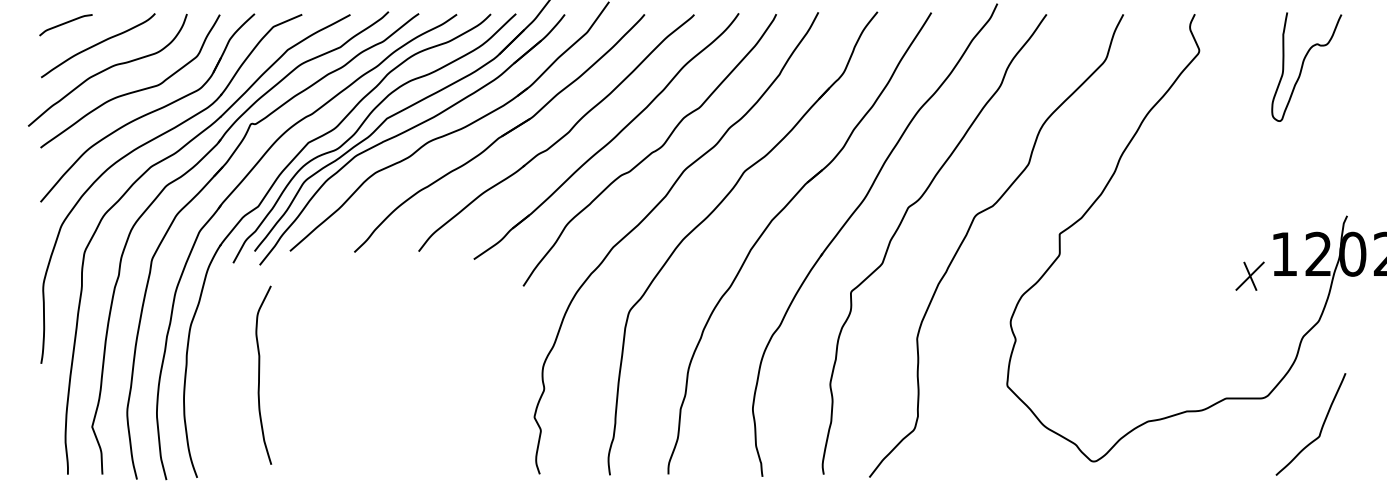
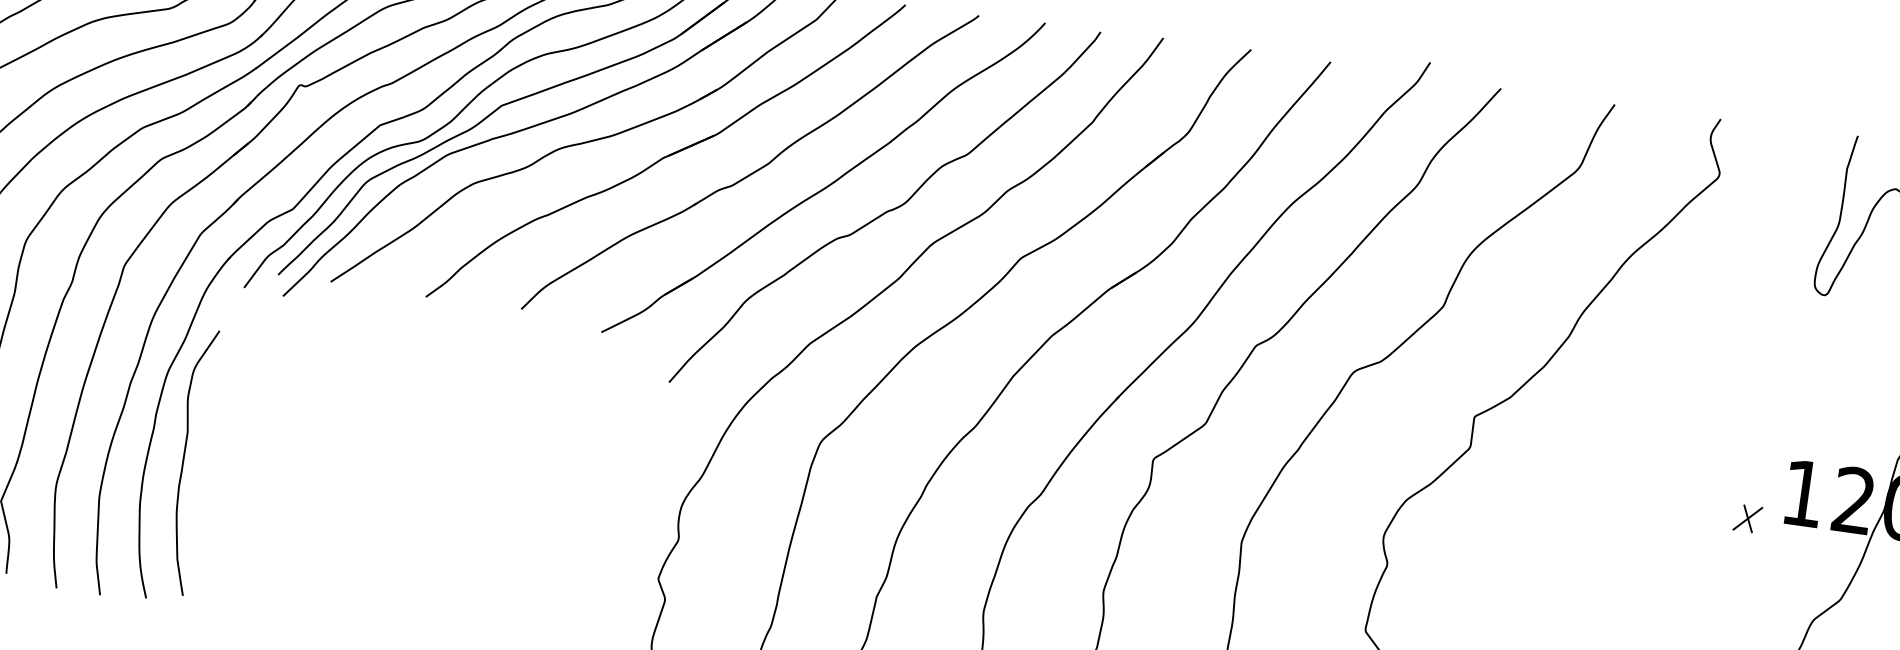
part: (1249, 275) -> (1747, 517), size x0.62
curve: (259, 374) -> (184, 459), moved

